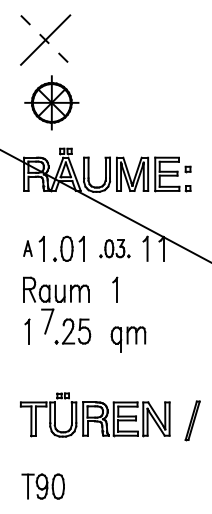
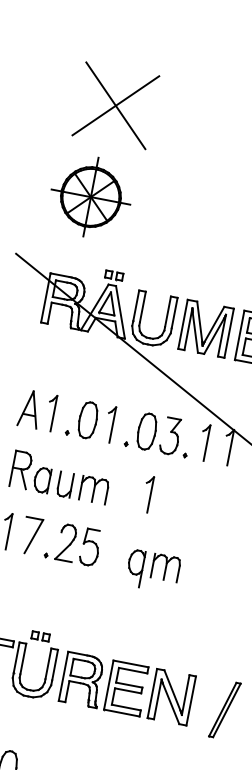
line: (45, 40) -> (115, 106), dashed -> solid
part: (51, 102) -> (90, 196), moved
part: (27, 248) -> (29, 408), size x1.67
part: (114, 248) -> (158, 433), size x1.43
part: (47, 321) -> (31, 535), moved

